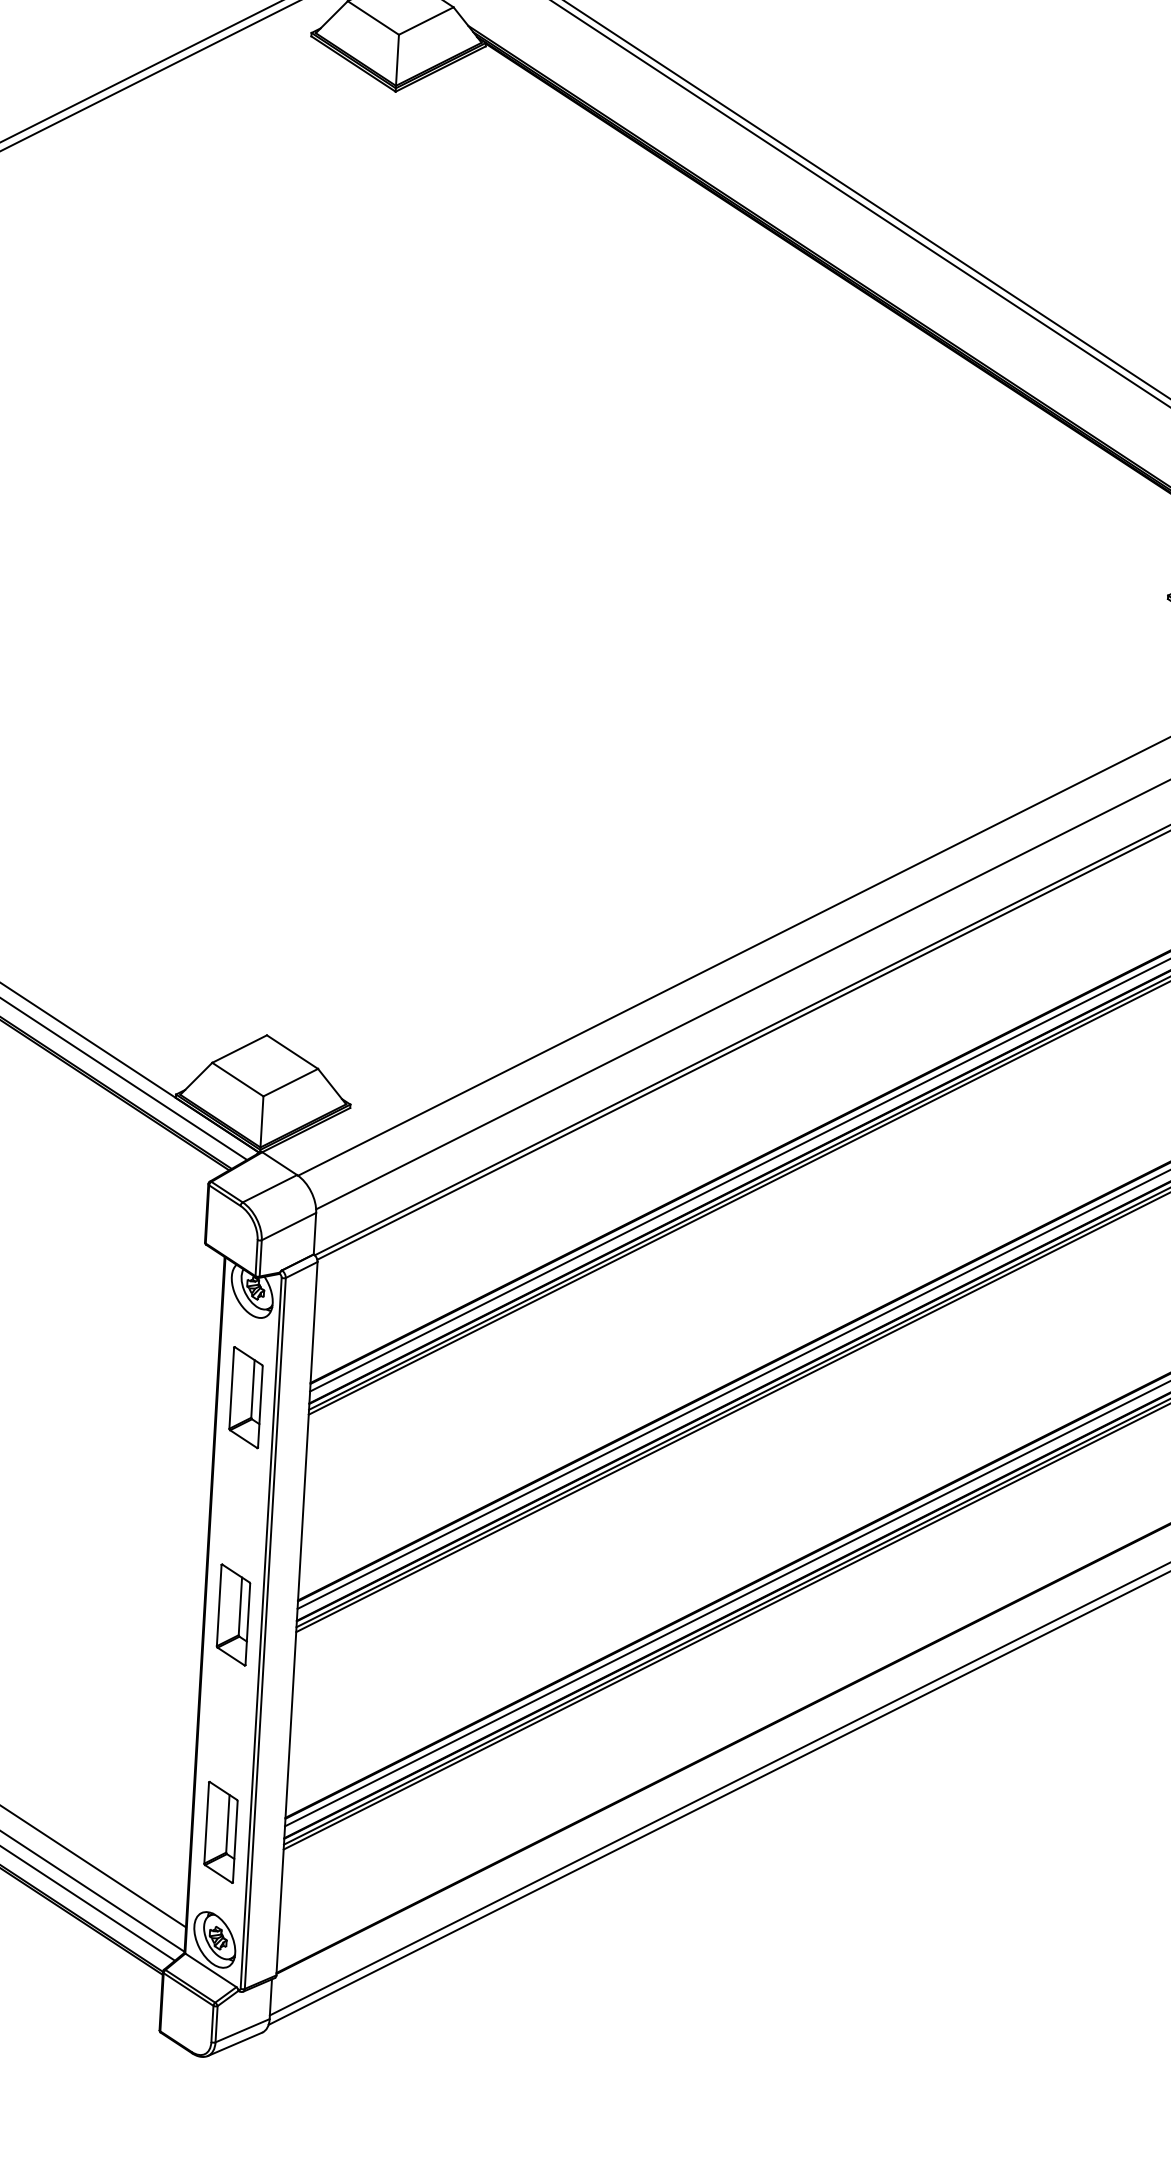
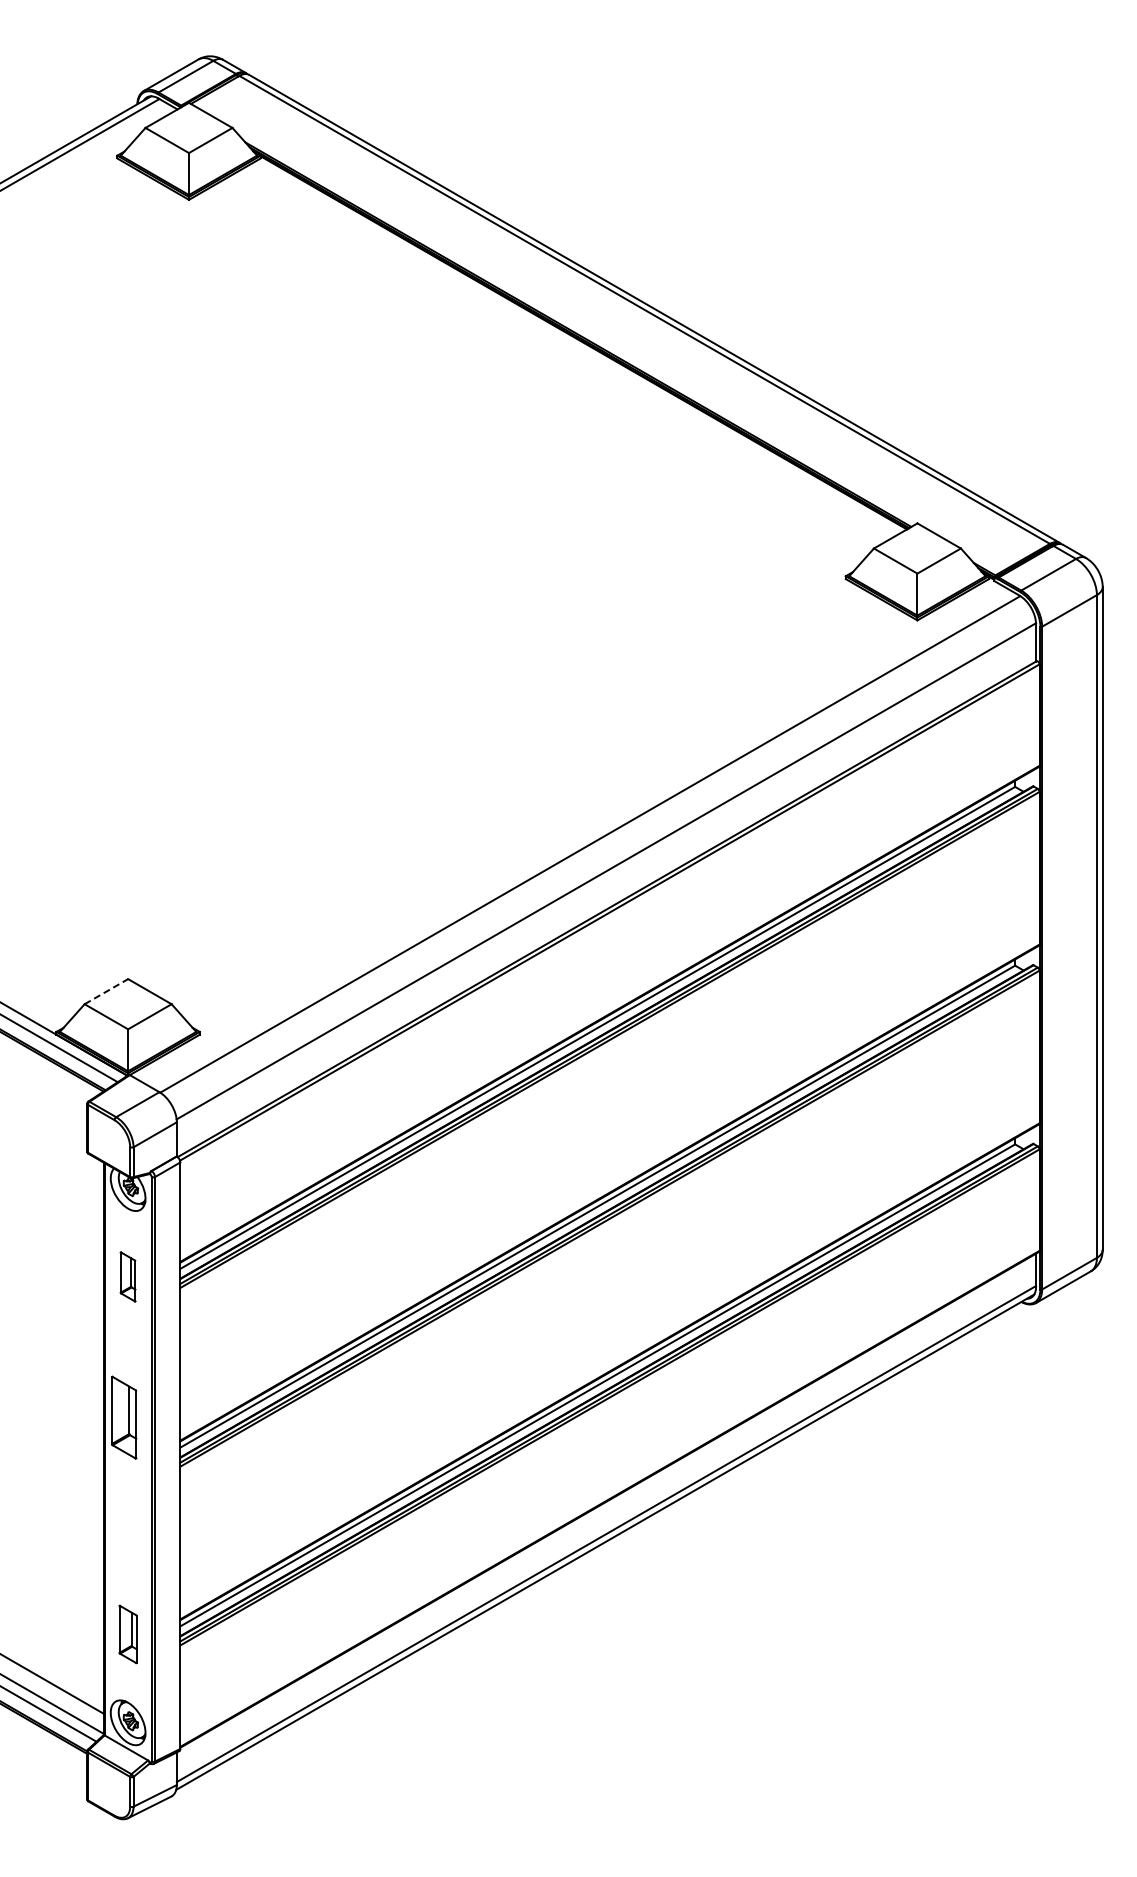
line: (239, 1048) -> (106, 991), solid -> dashed
part: (245, 1397) -> (127, 1276), size x0.6
part: (233, 1614) -> (124, 1417), moved
part: (220, 1832) -> (127, 1634), size x0.7

